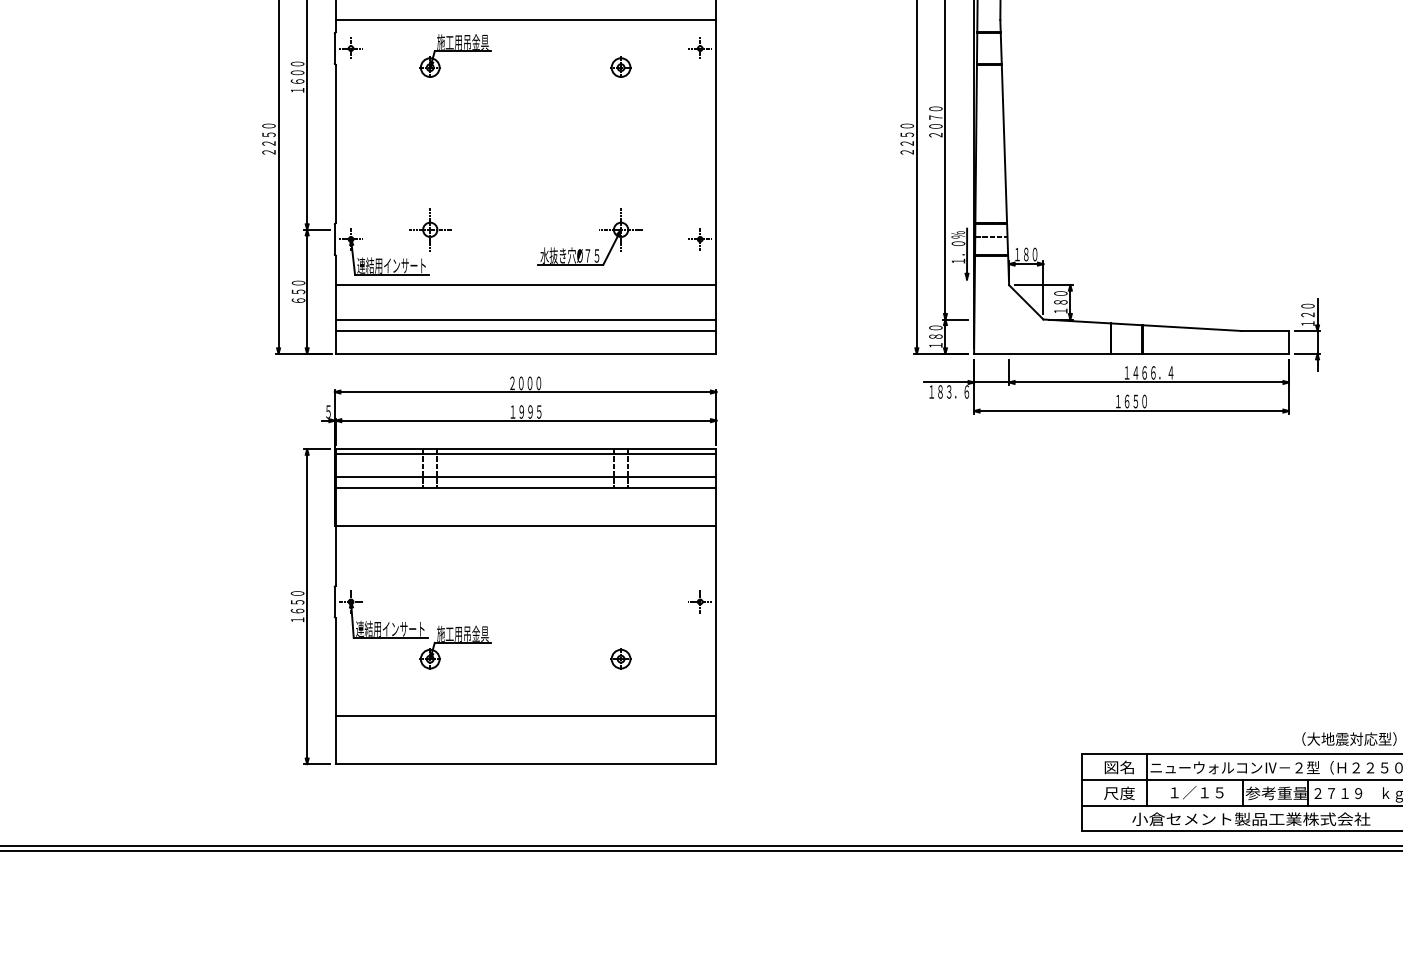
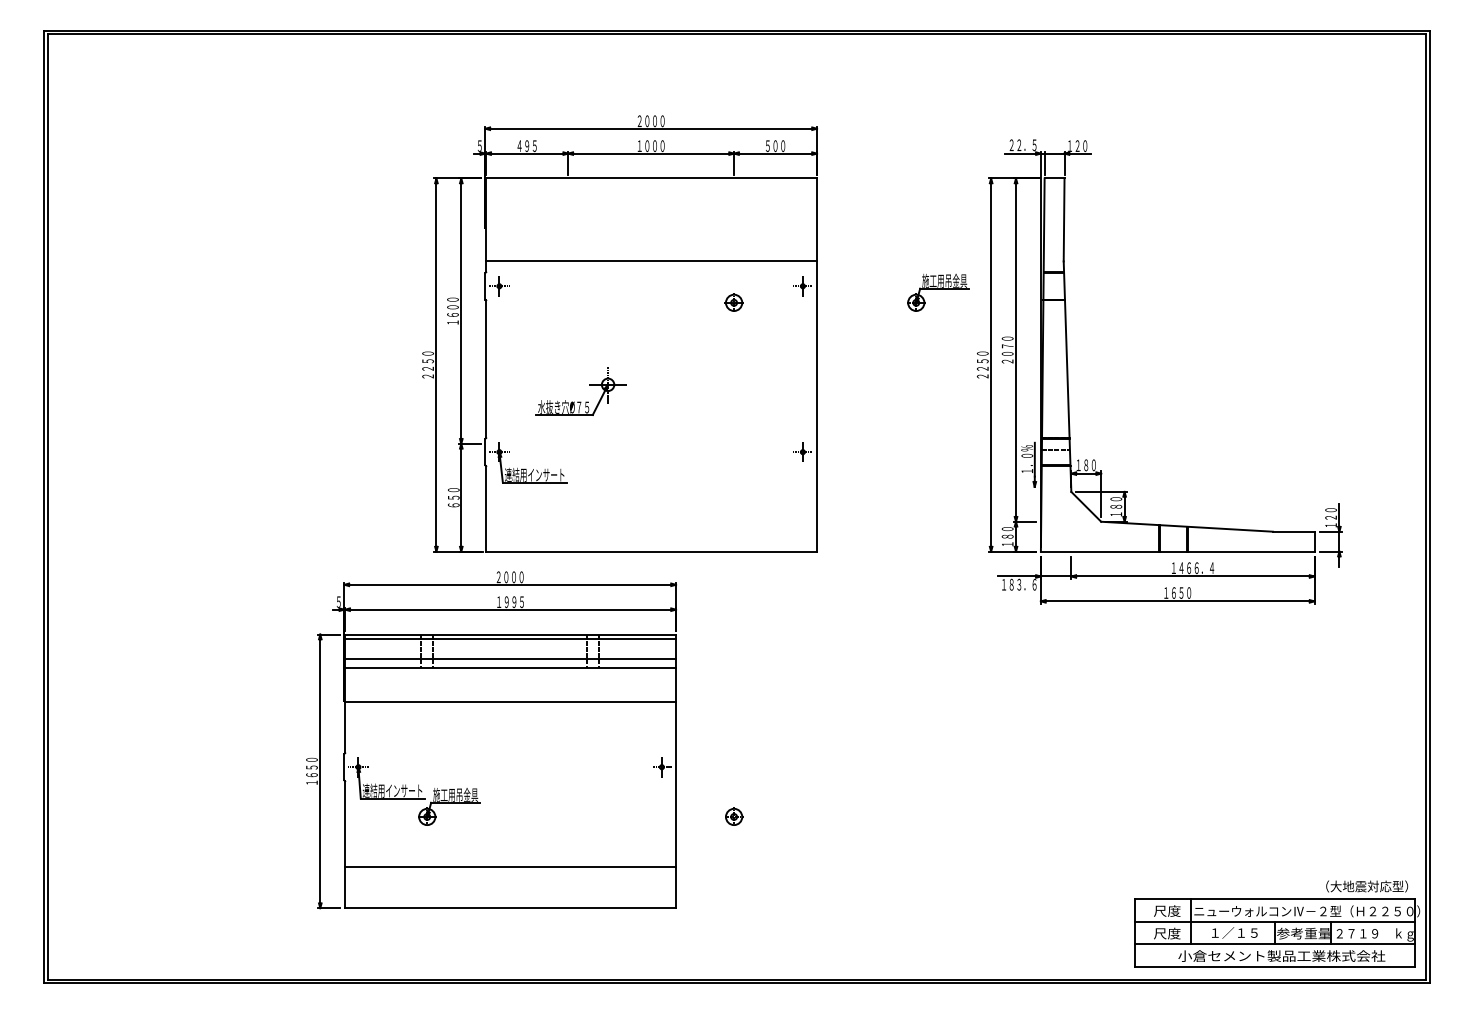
part: (455, 55) -> (938, 292), moved
part: (429, 230) -> (567, 444), removed
part: (589, 249) -> (580, 401), moved
line: (526, 284) -> (651, 491), removed
line: (526, 319) -> (651, 521), removed
line: (526, 330) -> (651, 531), removed
part: (504, 571) -> (491, 740), moved
text: (1119, 766) -> (1167, 910), 図名 -> 尺度

